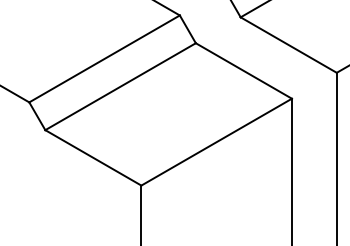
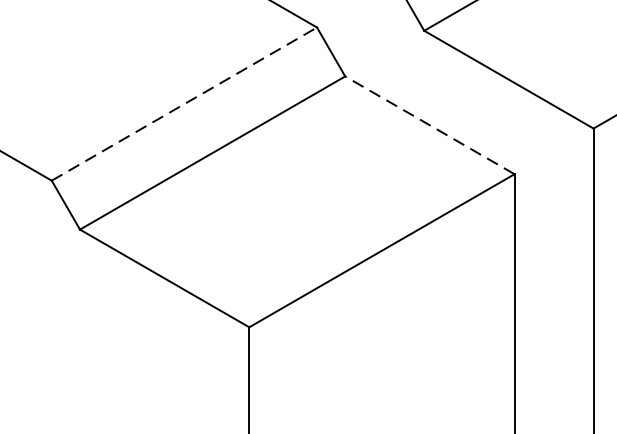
line: (104, 58) -> (184, 103), solid -> dashed
line: (243, 70) -> (429, 124), solid -> dashed

